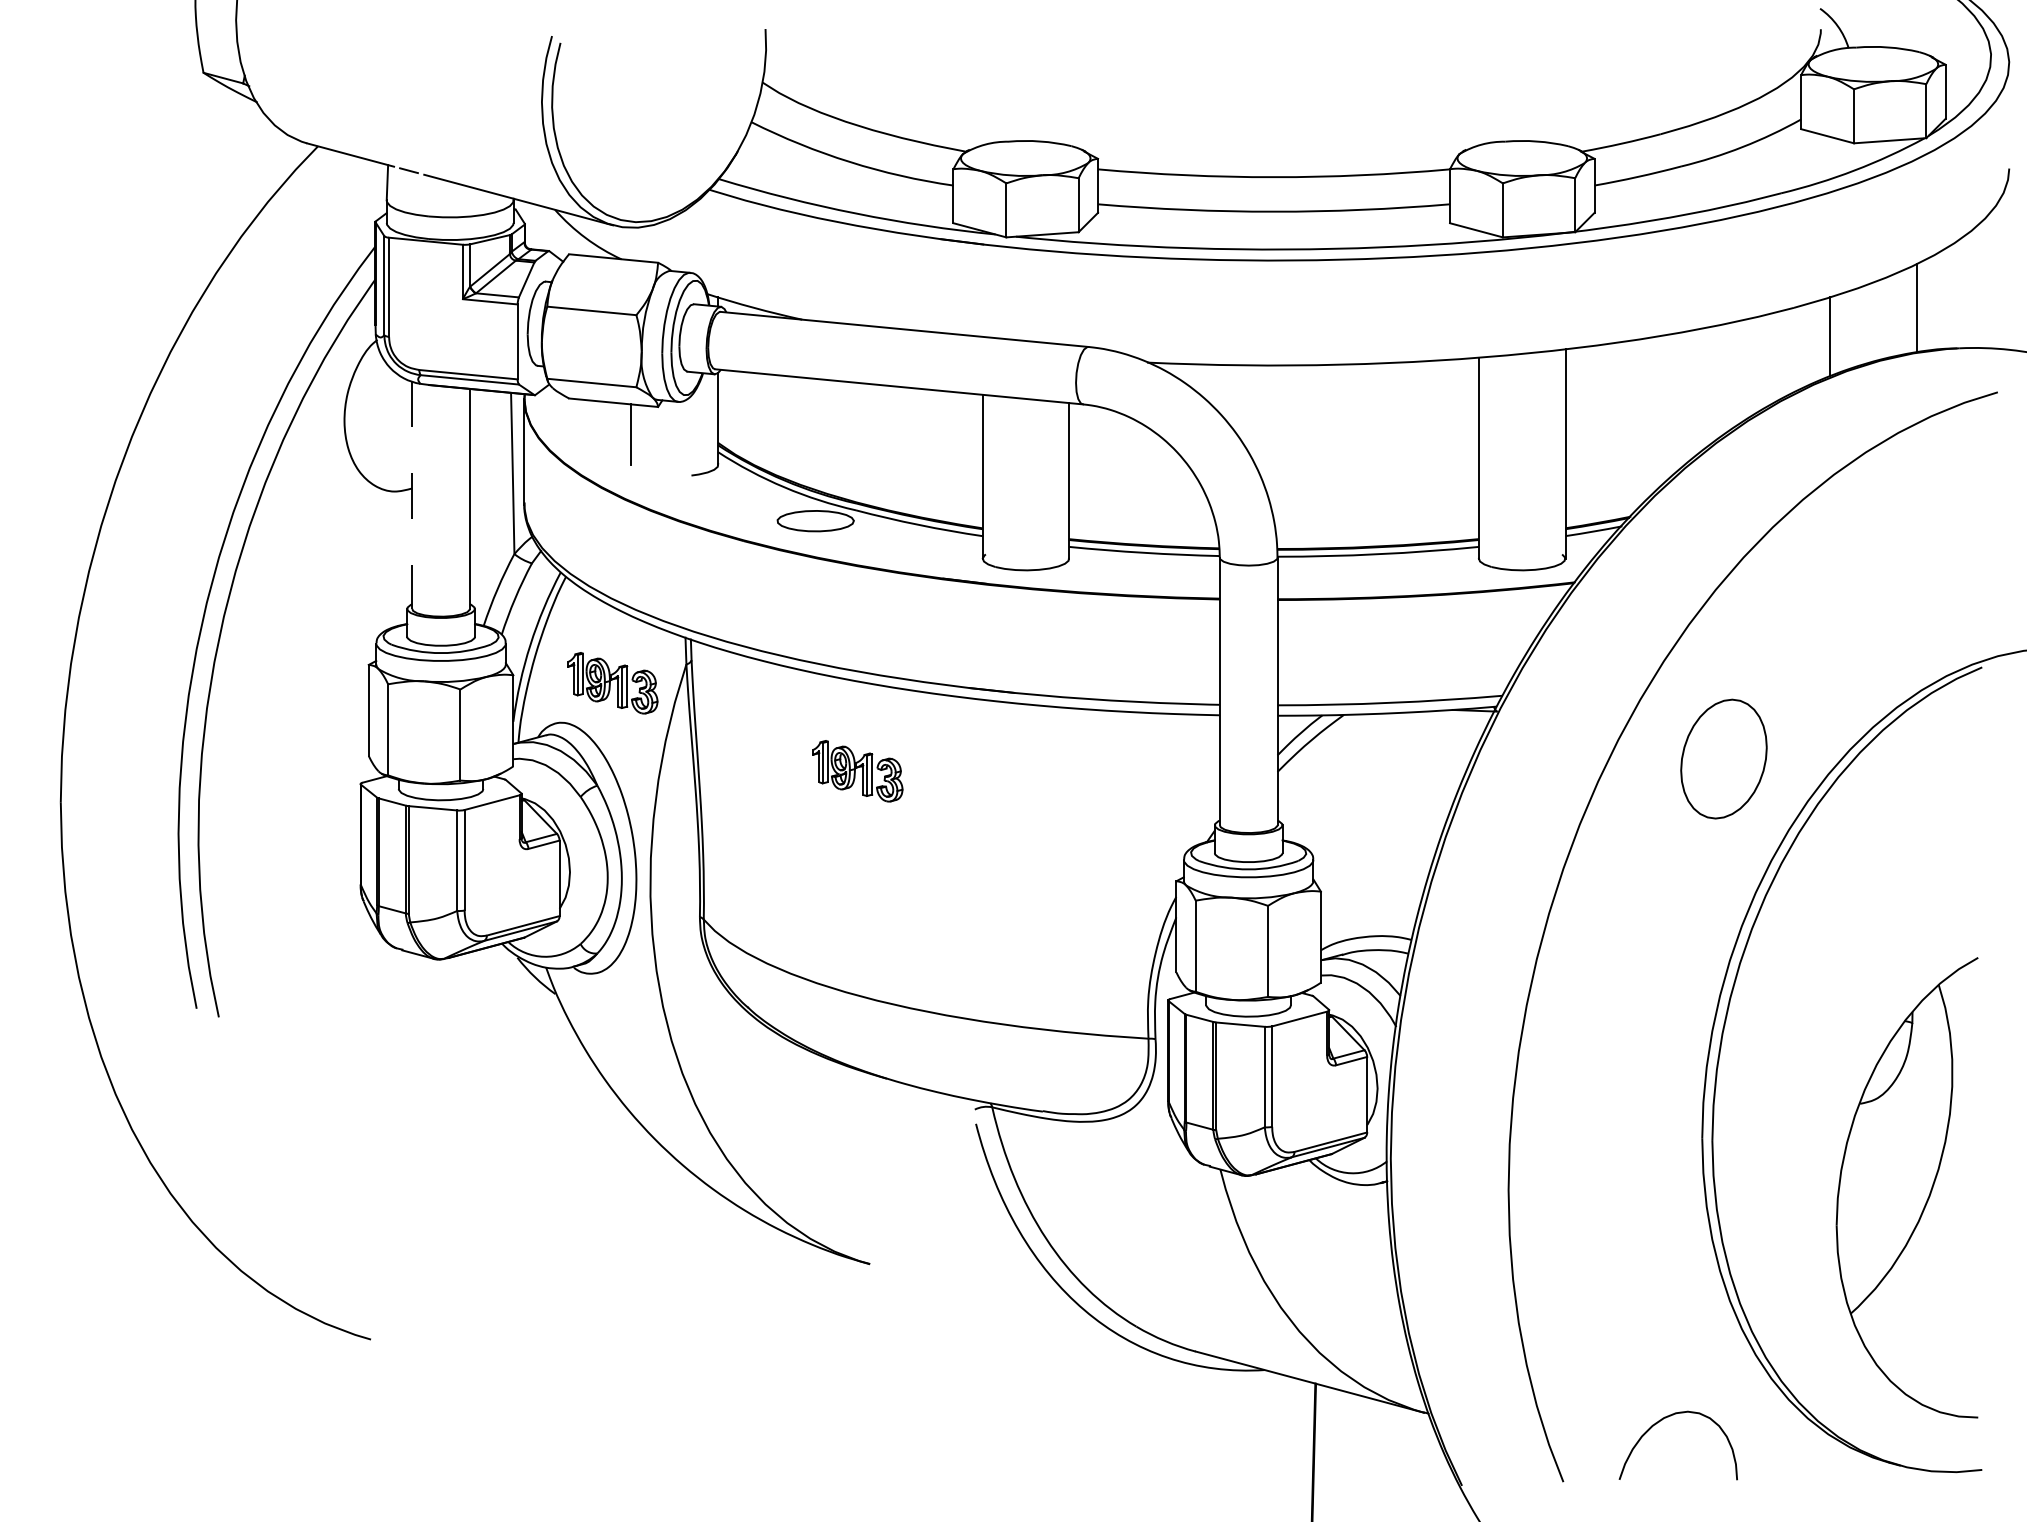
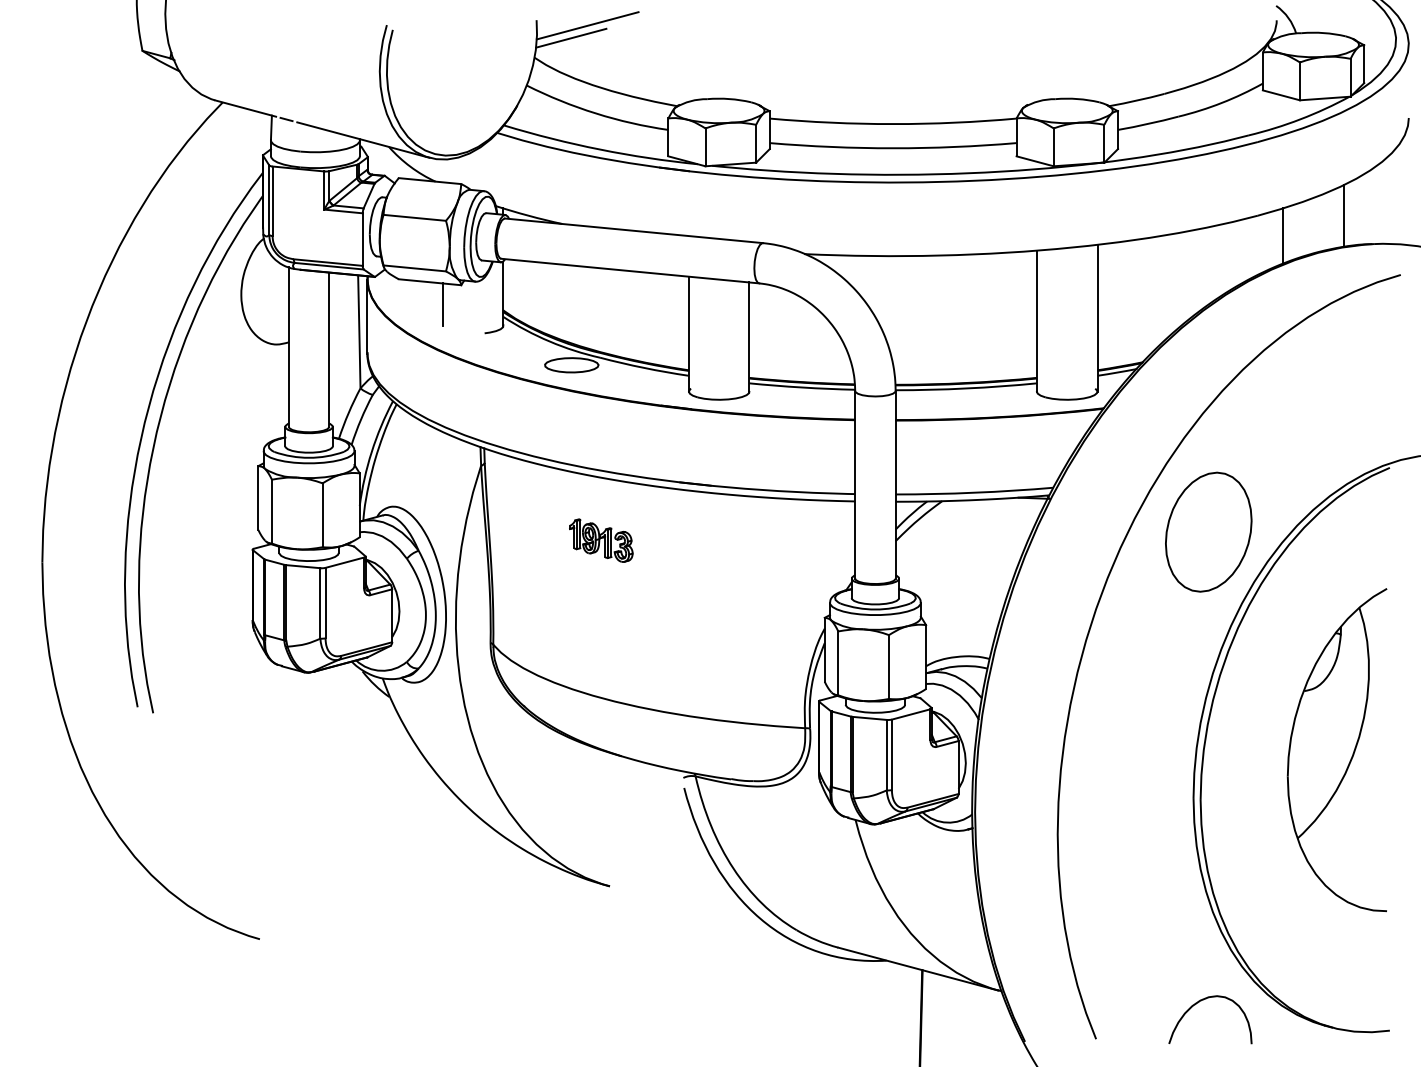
line: (837, 36) -> (587, 25), added
line: (814, 54) -> (570, 38), added
line: (412, 495) -> (289, 347), dashed -> solid
part: (612, 683) -> (429, 479), removed
part: (1723, 758) -> (1208, 531), size x1.43
part: (1906, 1187) -> (1336, 749), moved
curve: (1666, 1418) -> (1202, 1000), moved

